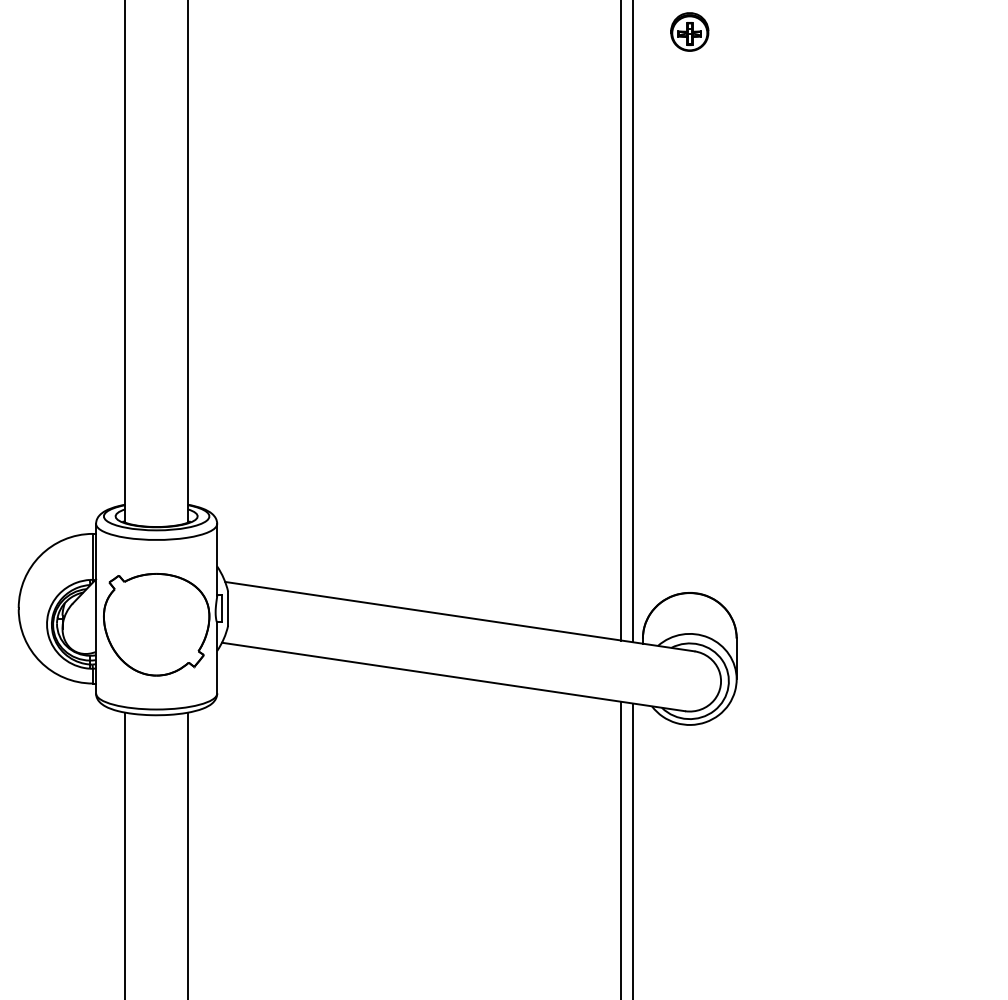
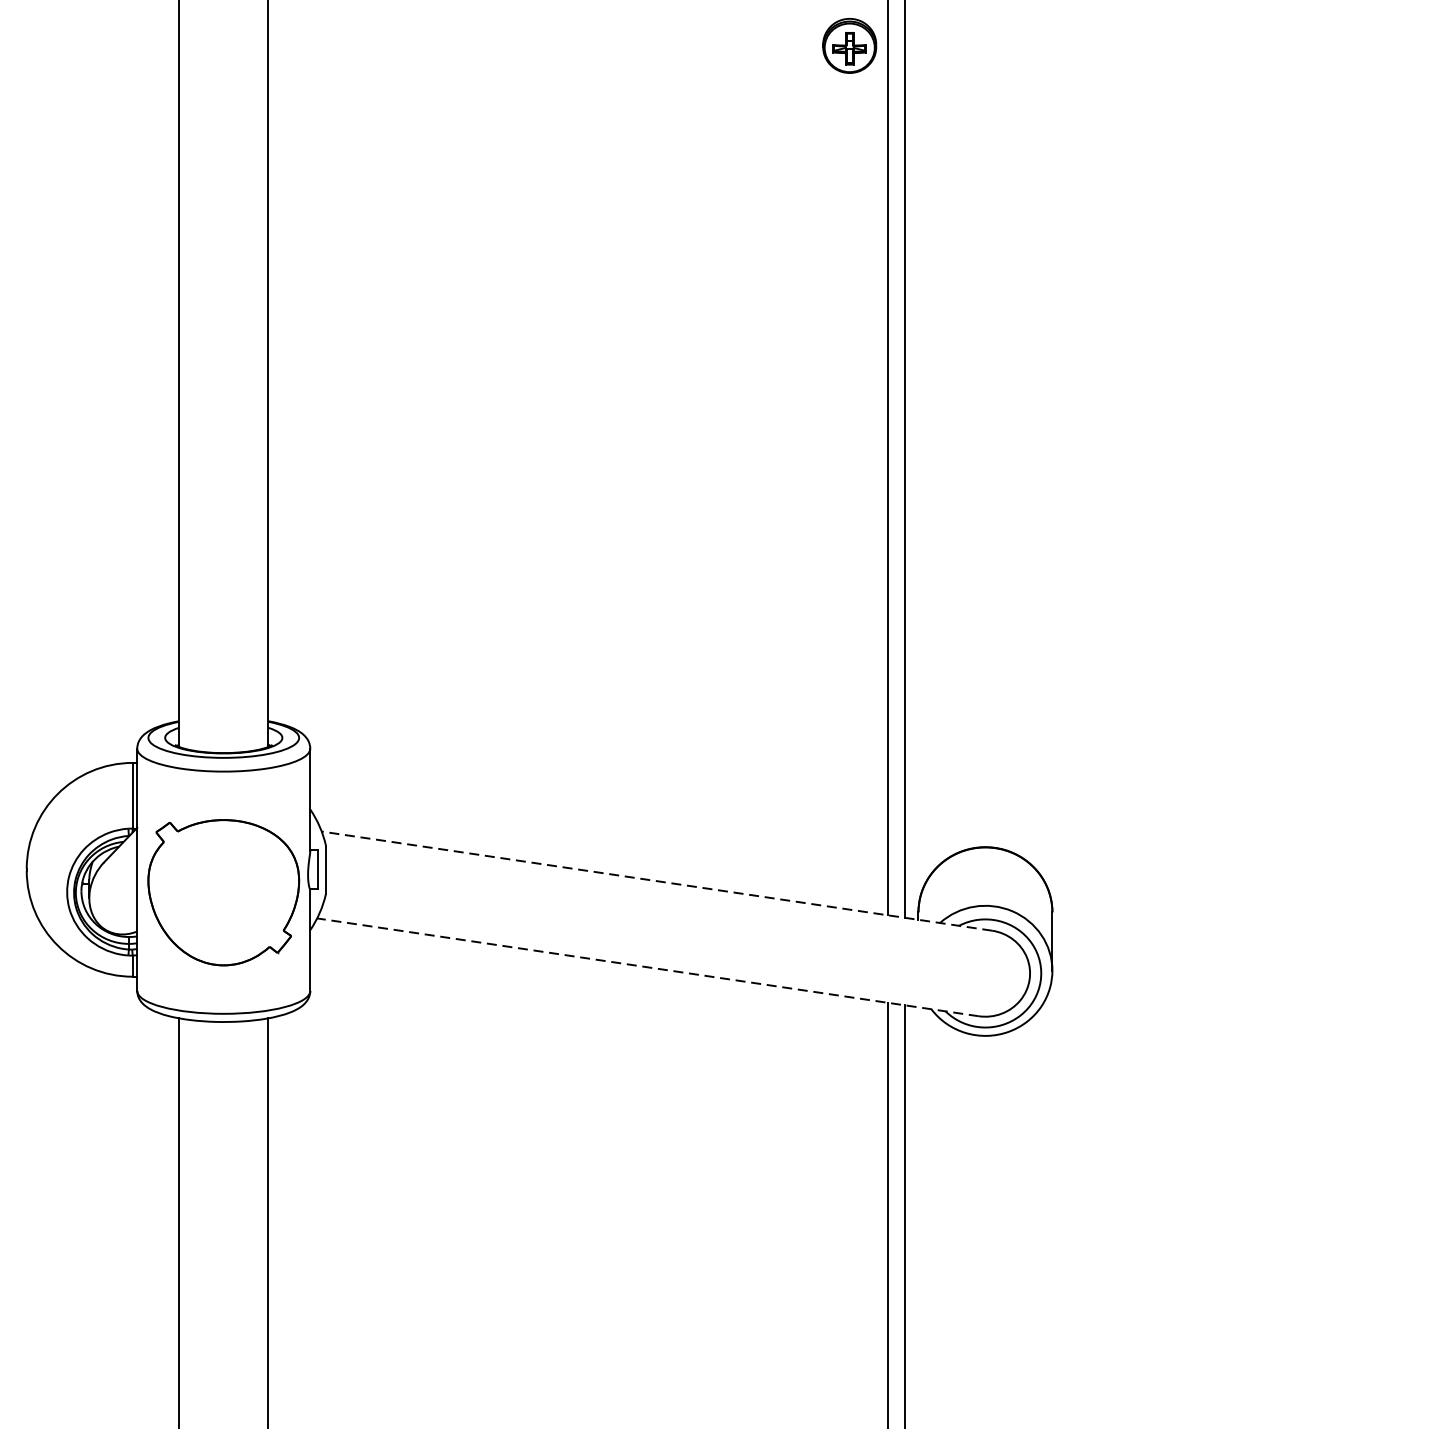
part: (689, 31) -> (849, 45), moved
line: (459, 616) -> (656, 880), solid -> dashed
line: (453, 676) -> (647, 966), solid -> dashed

